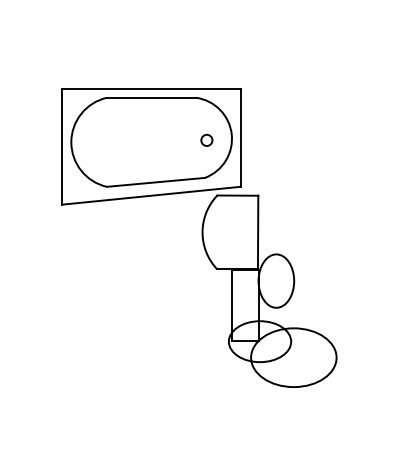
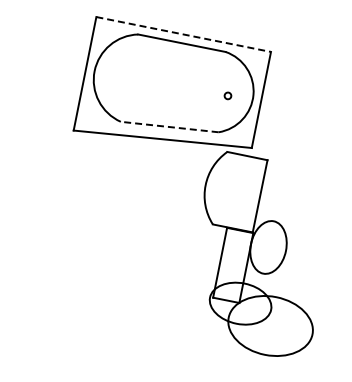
line: (151, 88) -> (183, 34), solid -> dashed
circle: (206, 140) -> (227, 95), size x0.6
line: (155, 182) -> (169, 127), solid -> dashed

